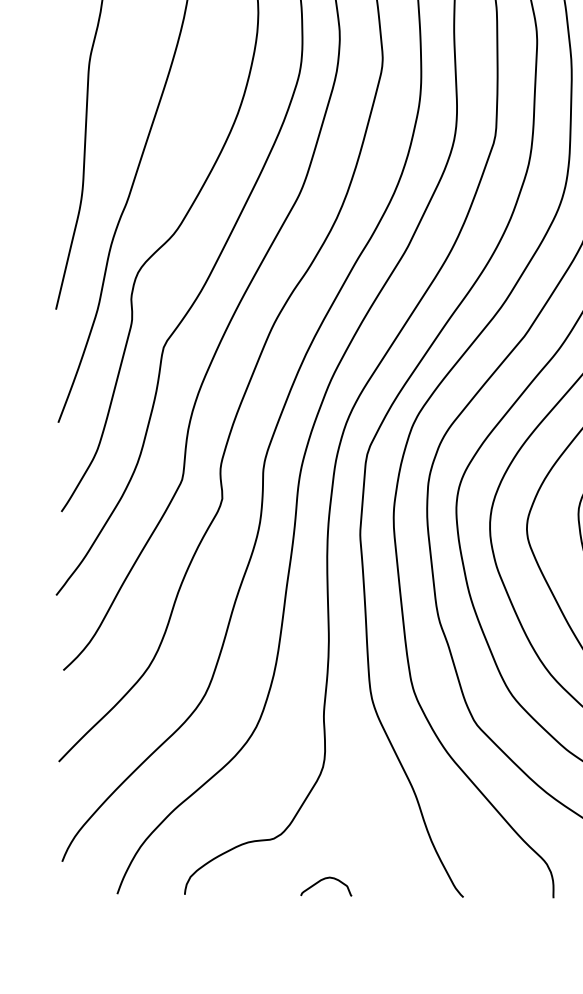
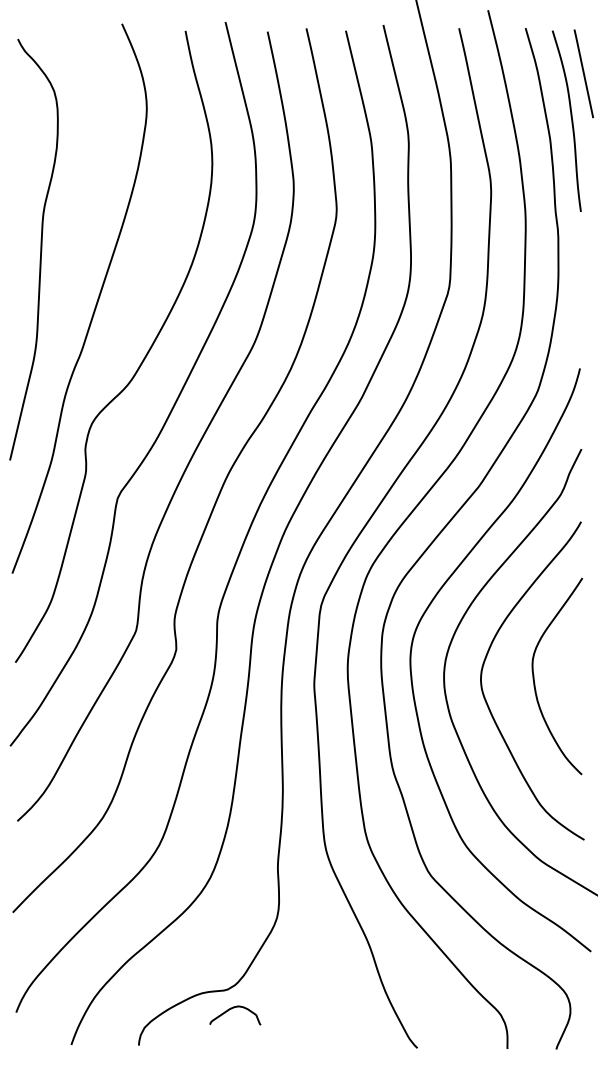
curve: (325, 879) -> (234, 1008), moved

